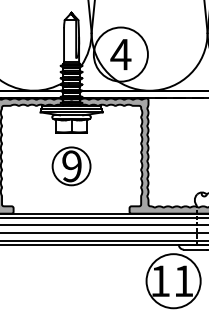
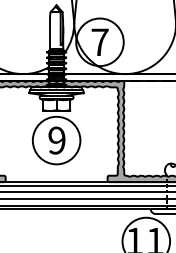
text: (120, 54) -> (99, 42), 4 -> 7
circle: (71, 166) -> (56, 140), size x1.43

